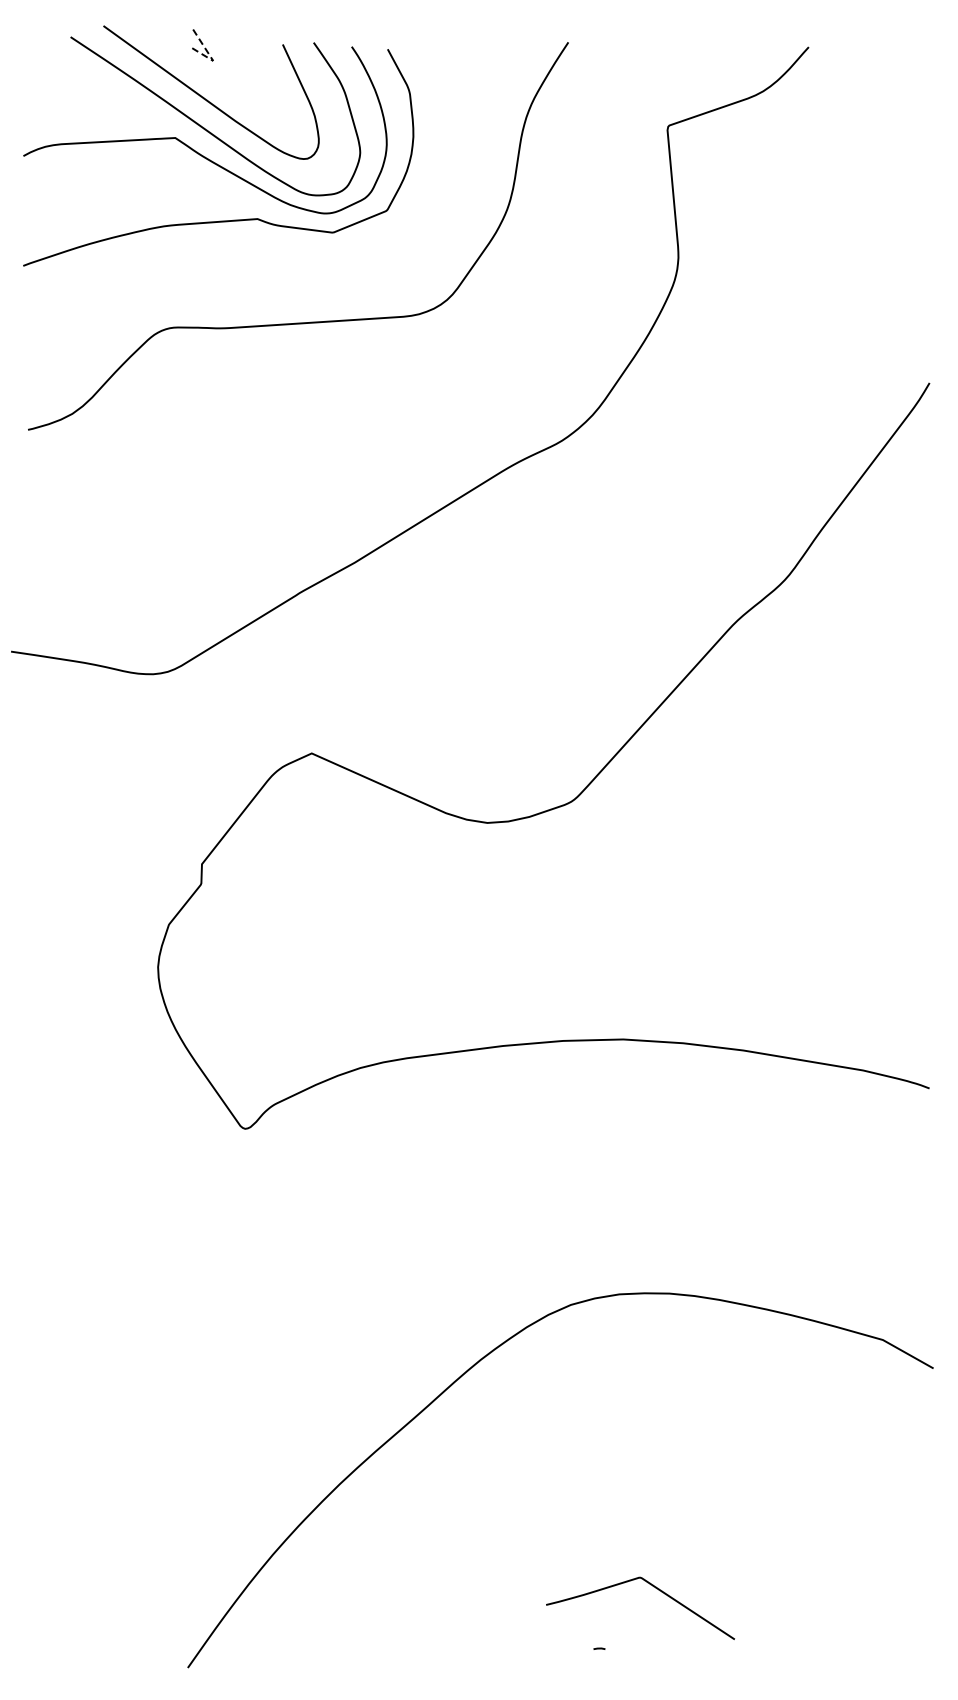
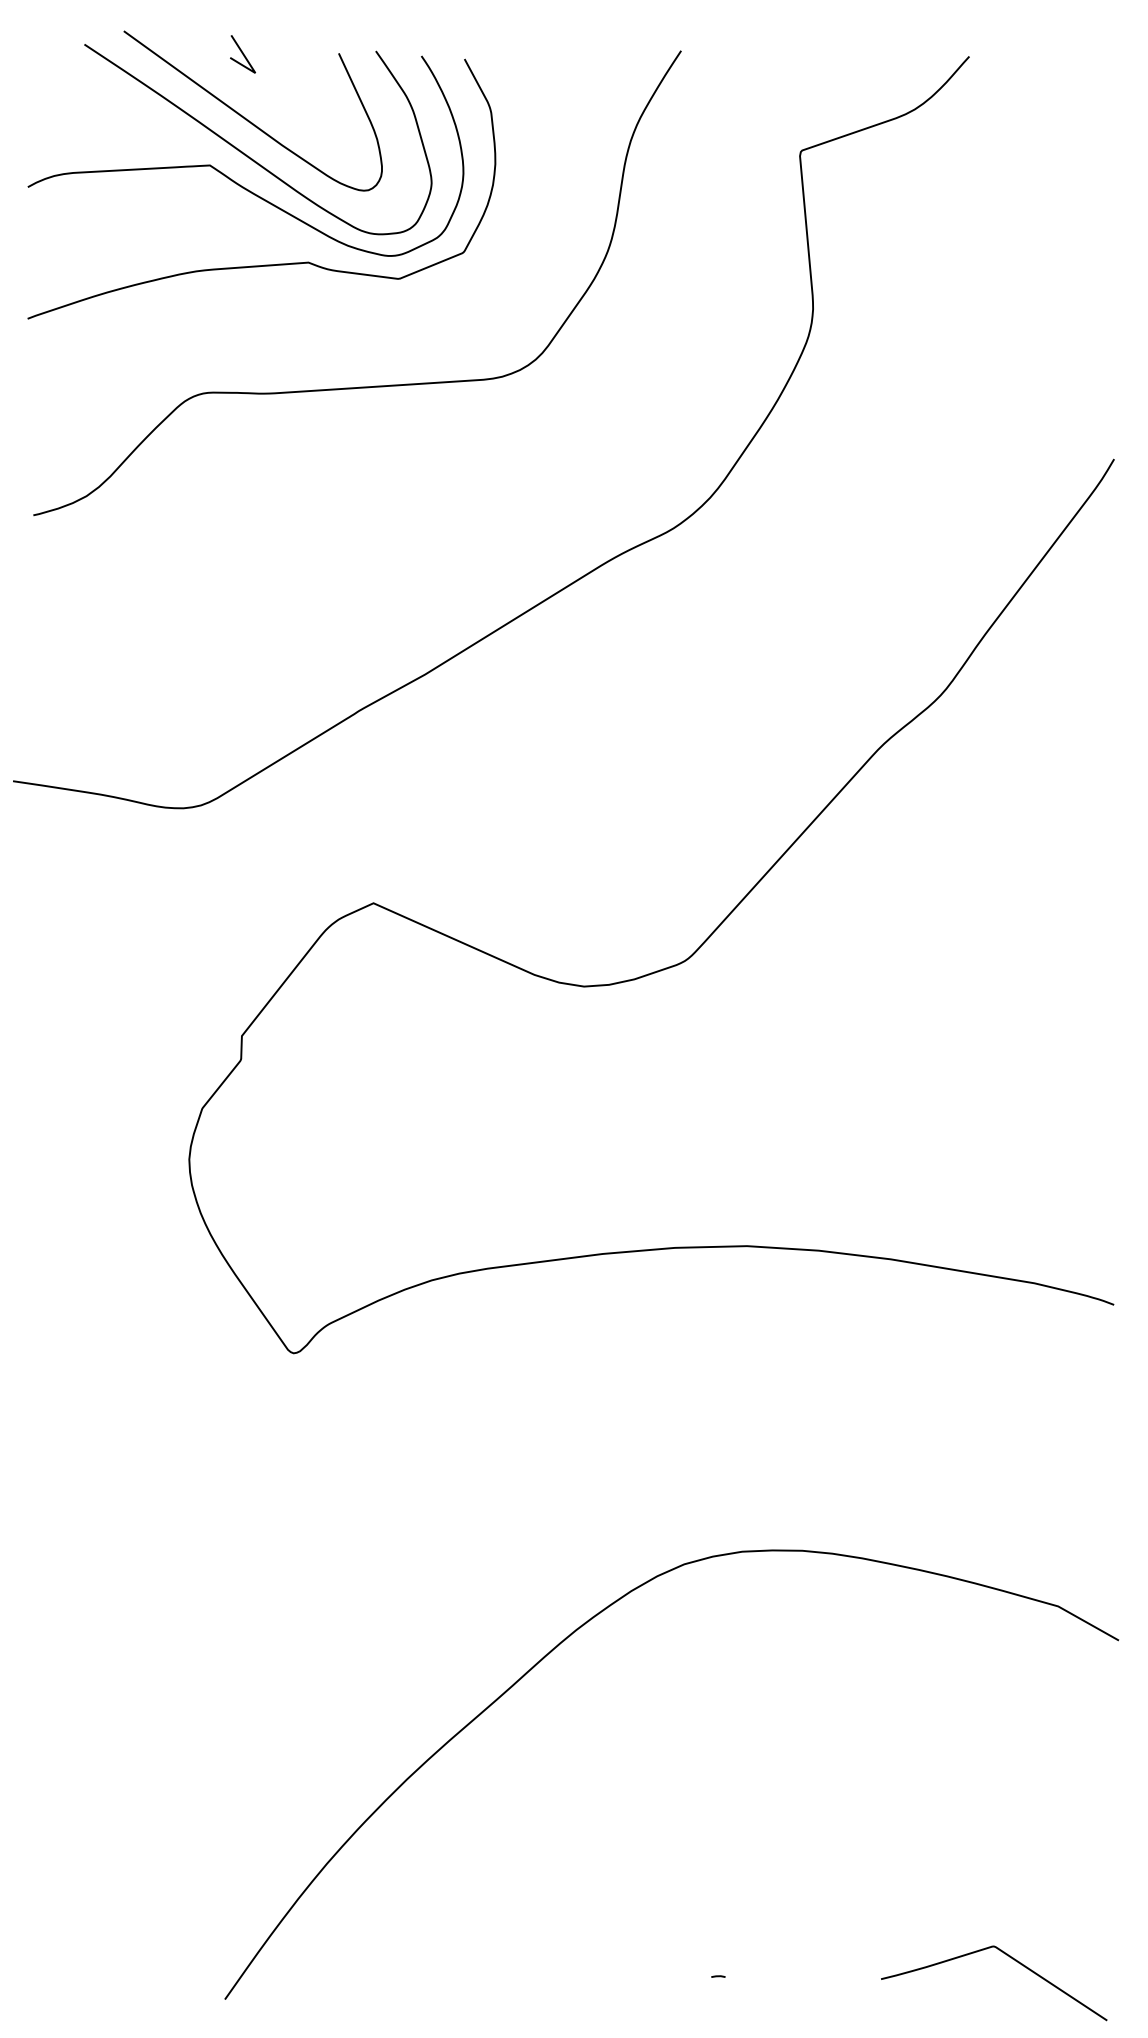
line: (210, 56) -> (252, 67), dashed -> solid
curve: (650, 1585) -> (1006, 1955), moved

